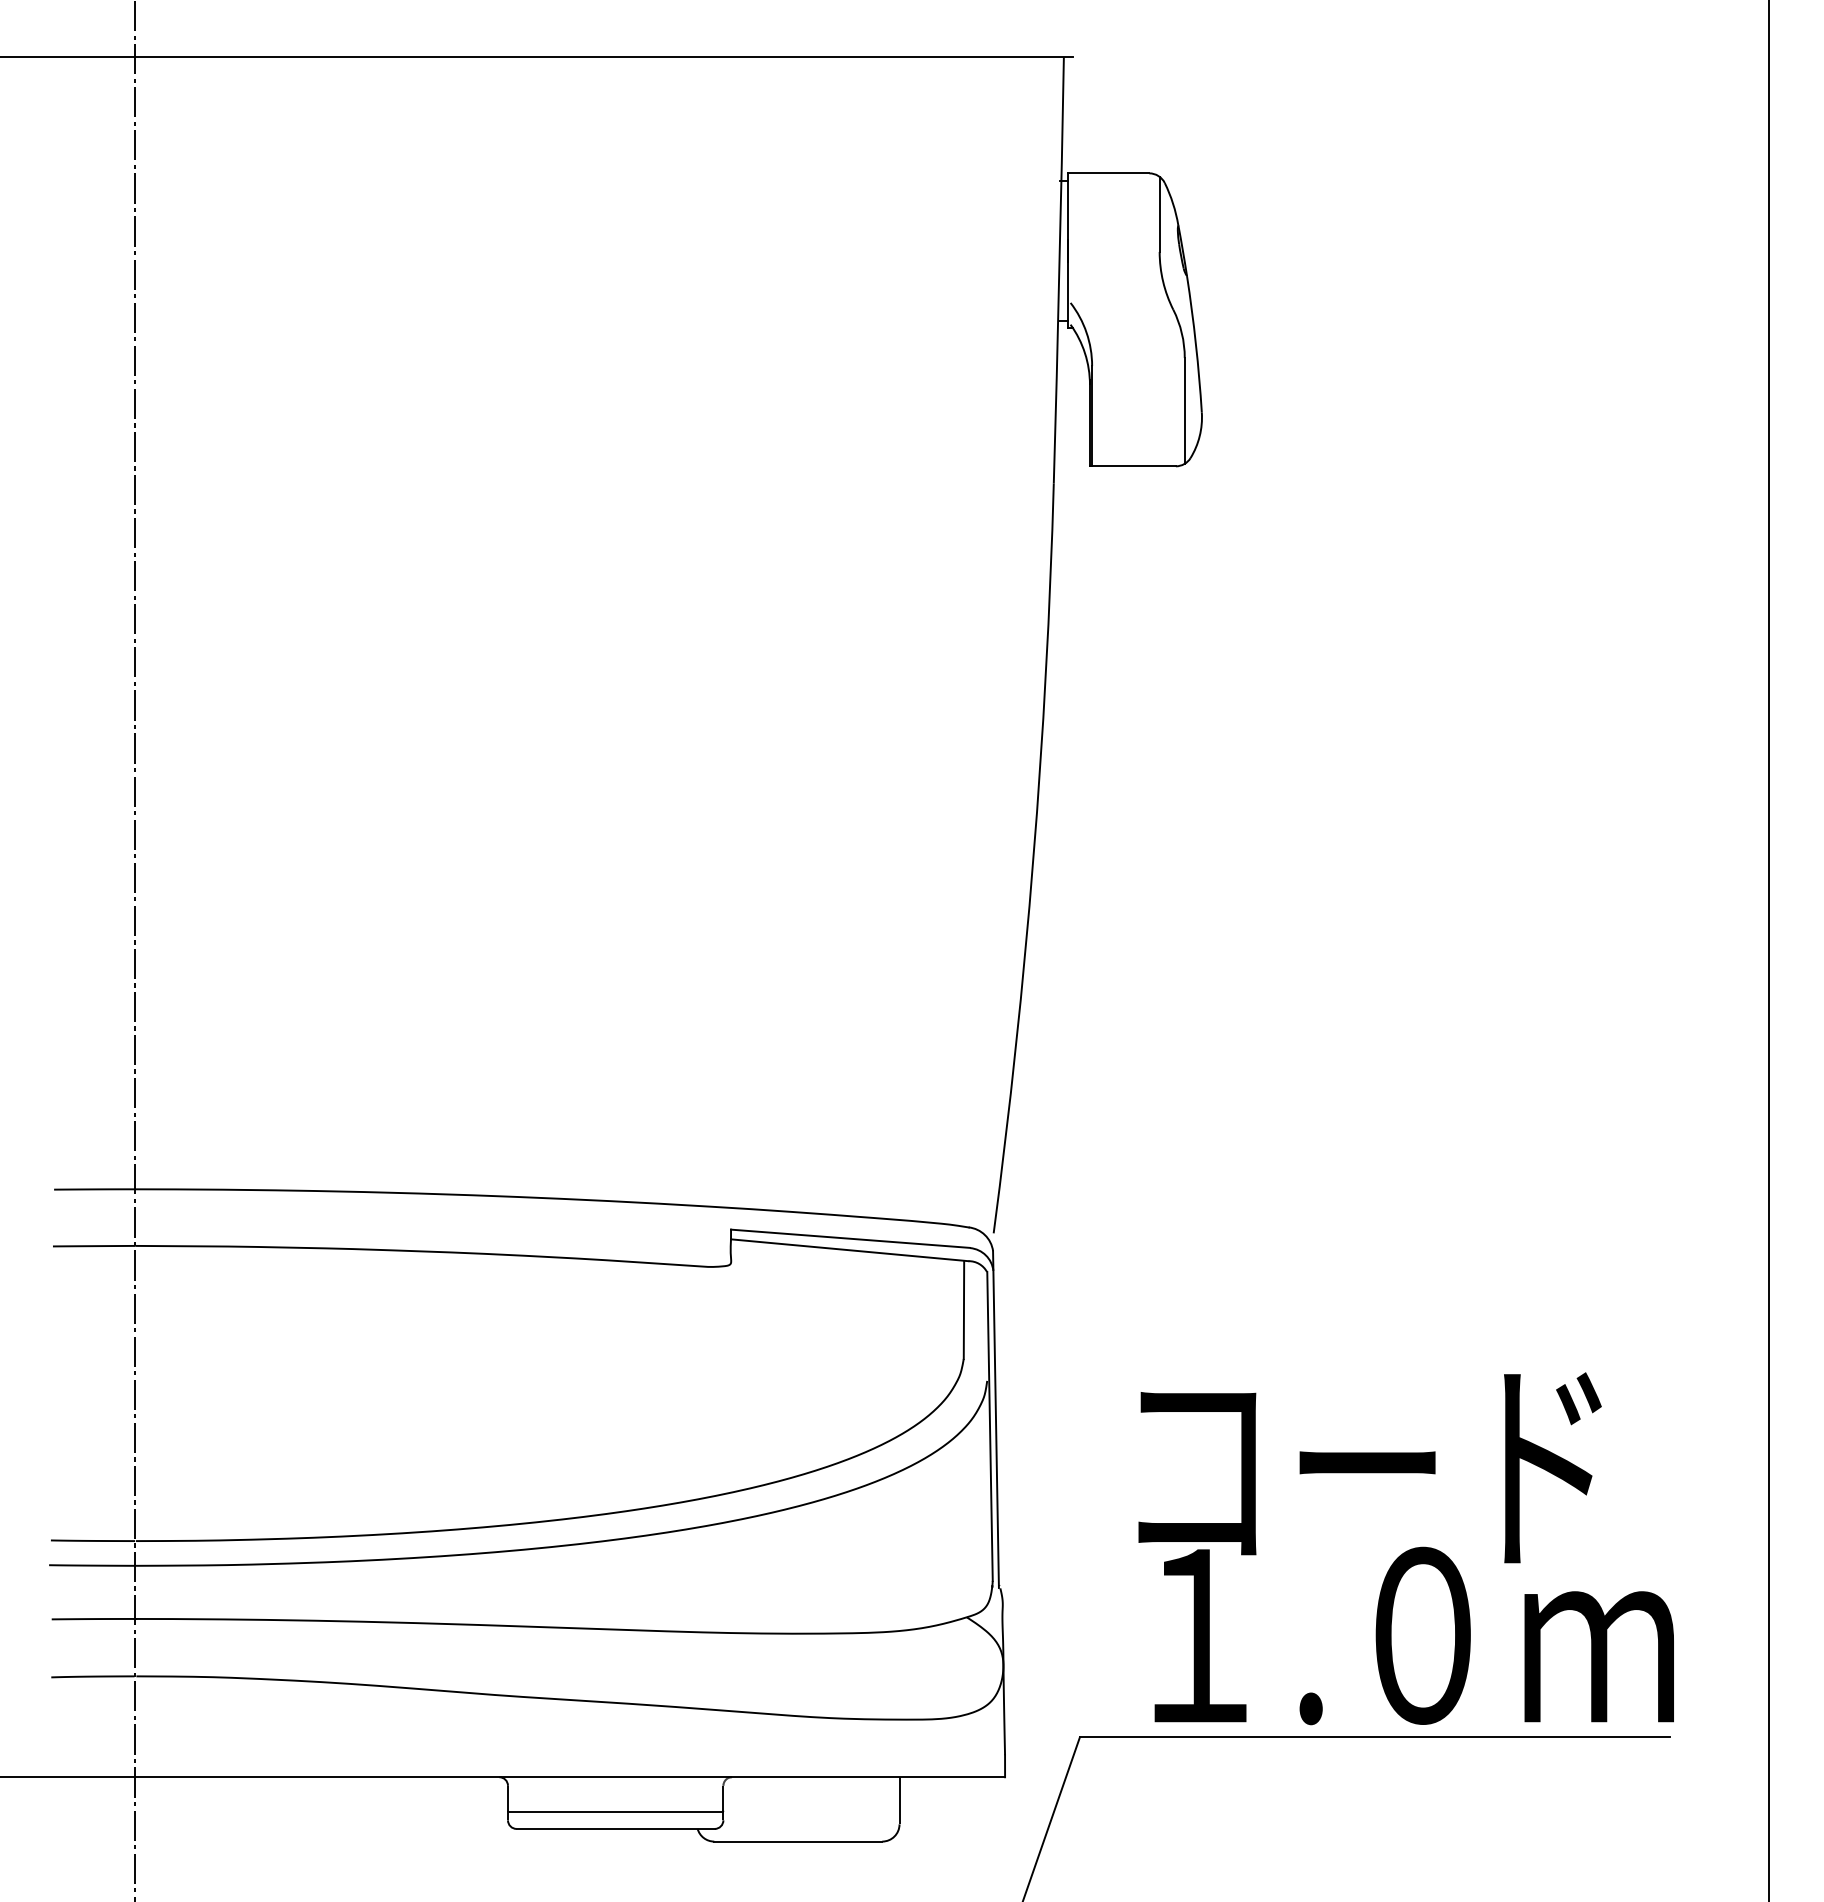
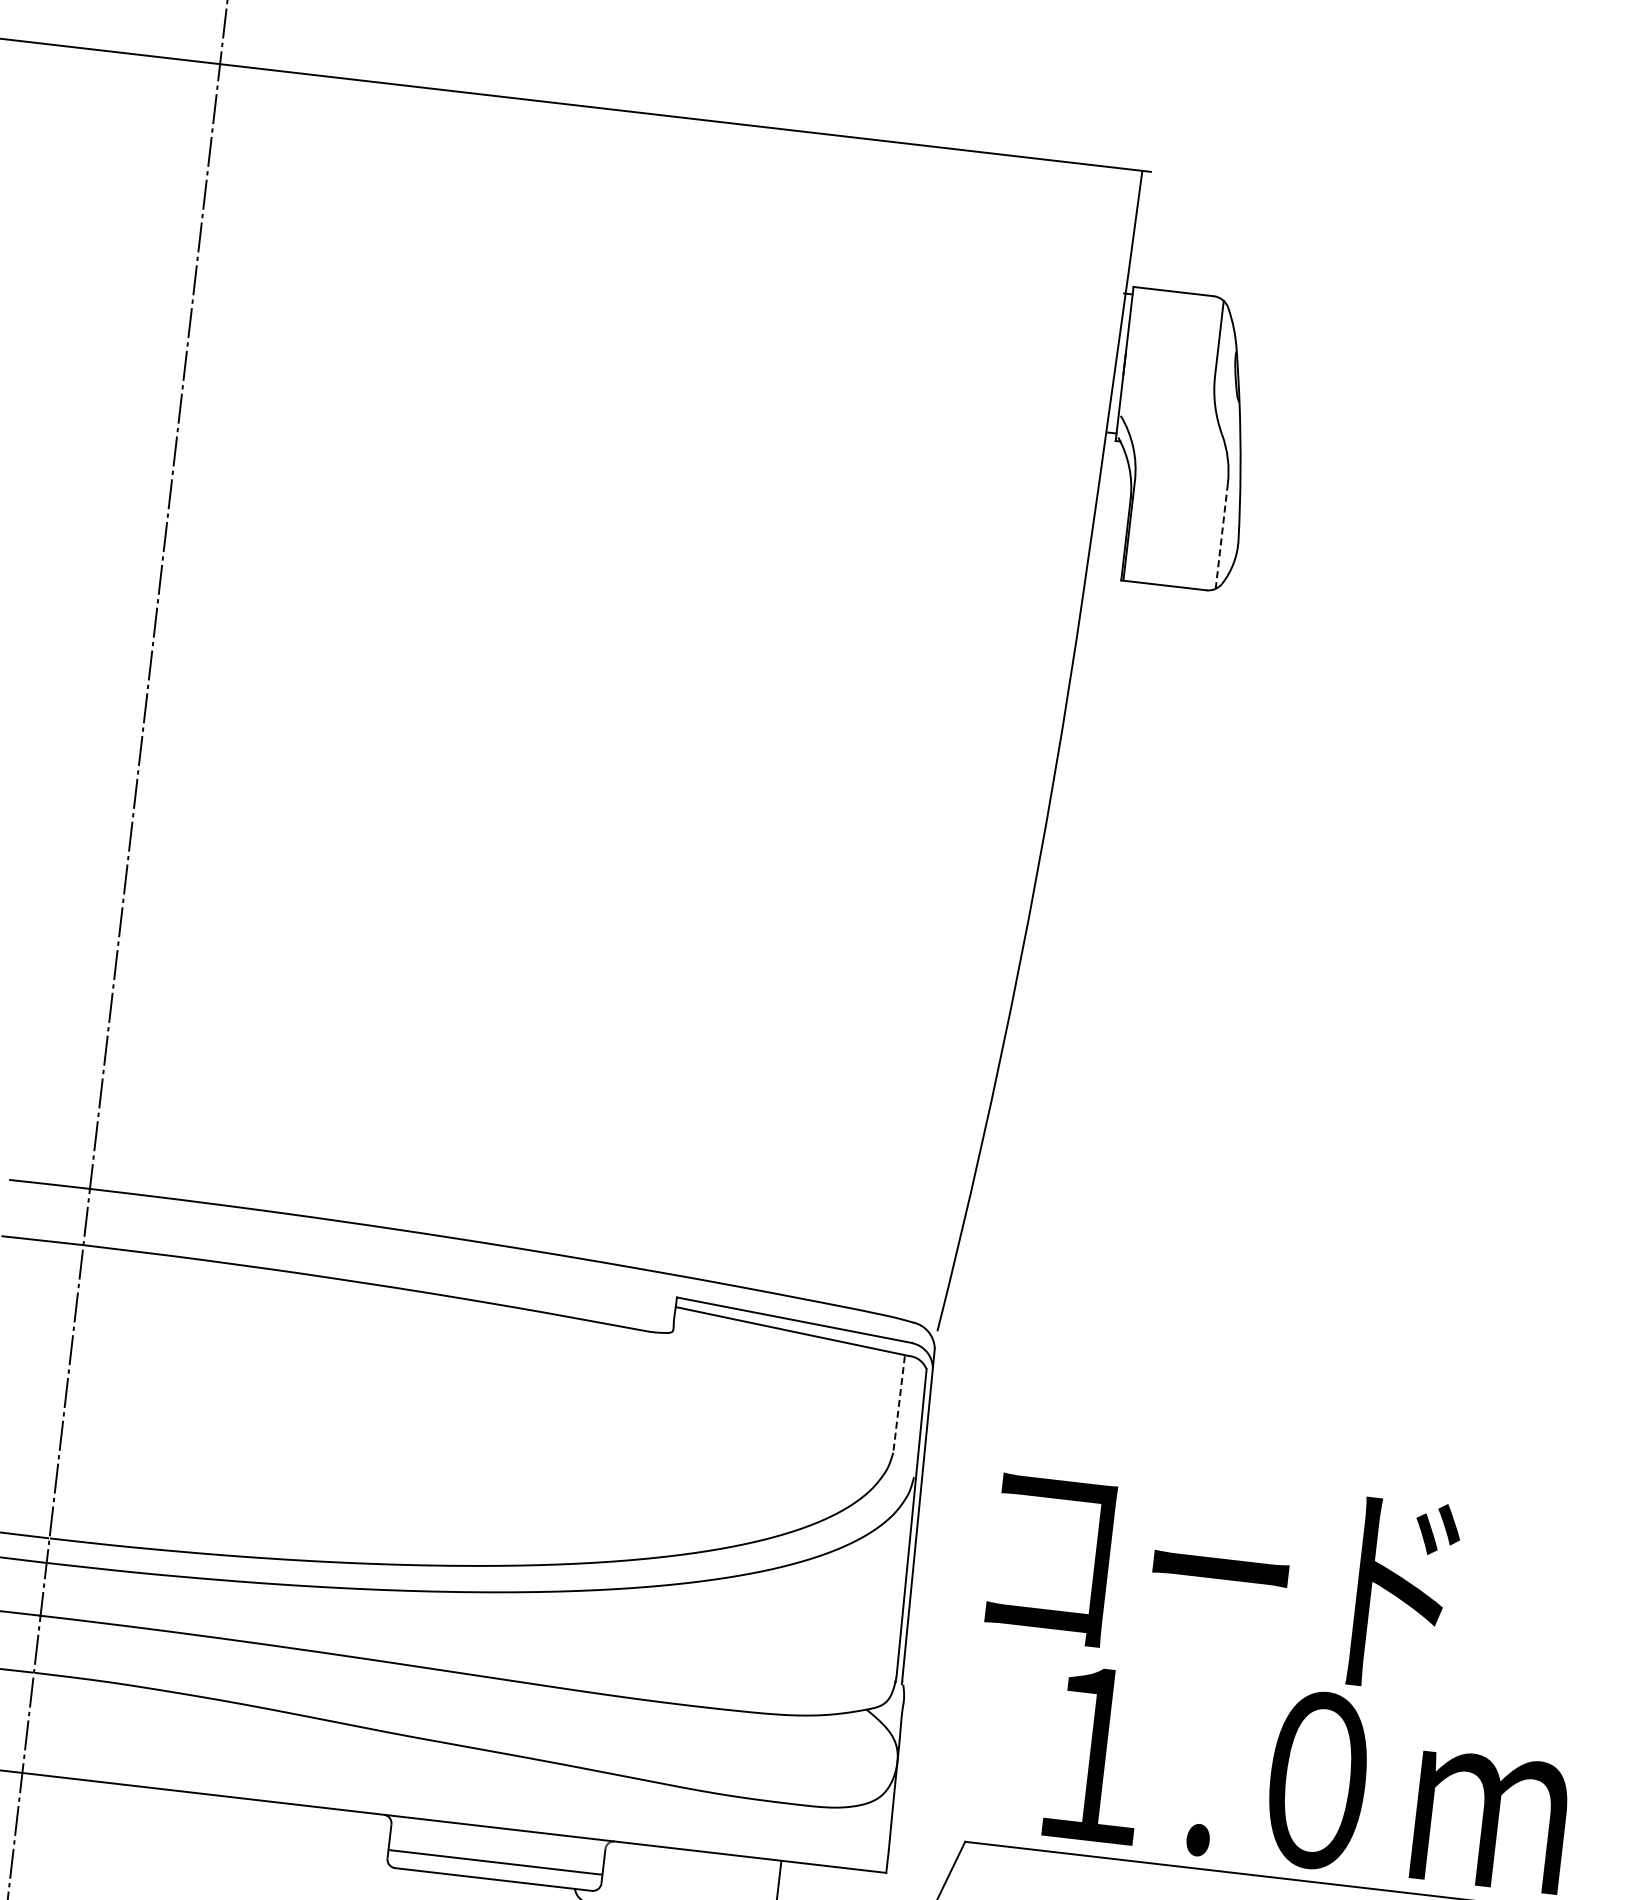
line: (1184, 410) -> (1221, 535), solid -> dashed
line: (963, 1310) -> (898, 1404), solid -> dashed
text: (1369, 1467) -> (1222, 1573), moved

